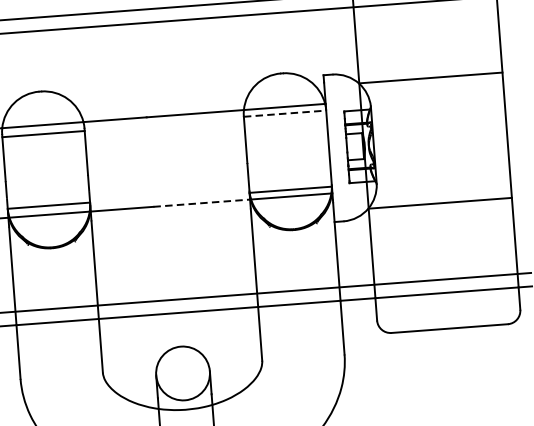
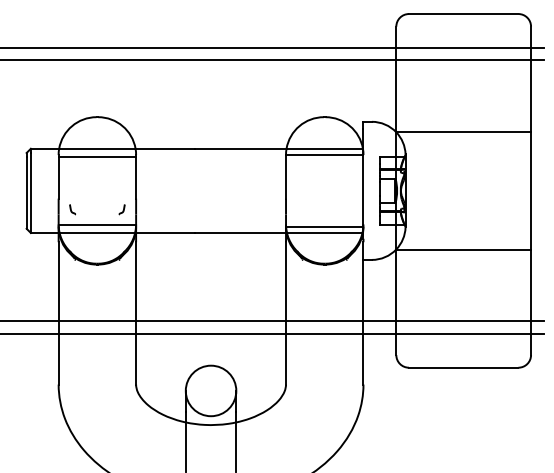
line: (284, 114) -> (324, 155), dashed -> solid
curve: (74, 188) -> (122, 210), added
curve: (20, 191) -> (71, 209), added
line: (202, 202) -> (241, 232), dashed -> solid

